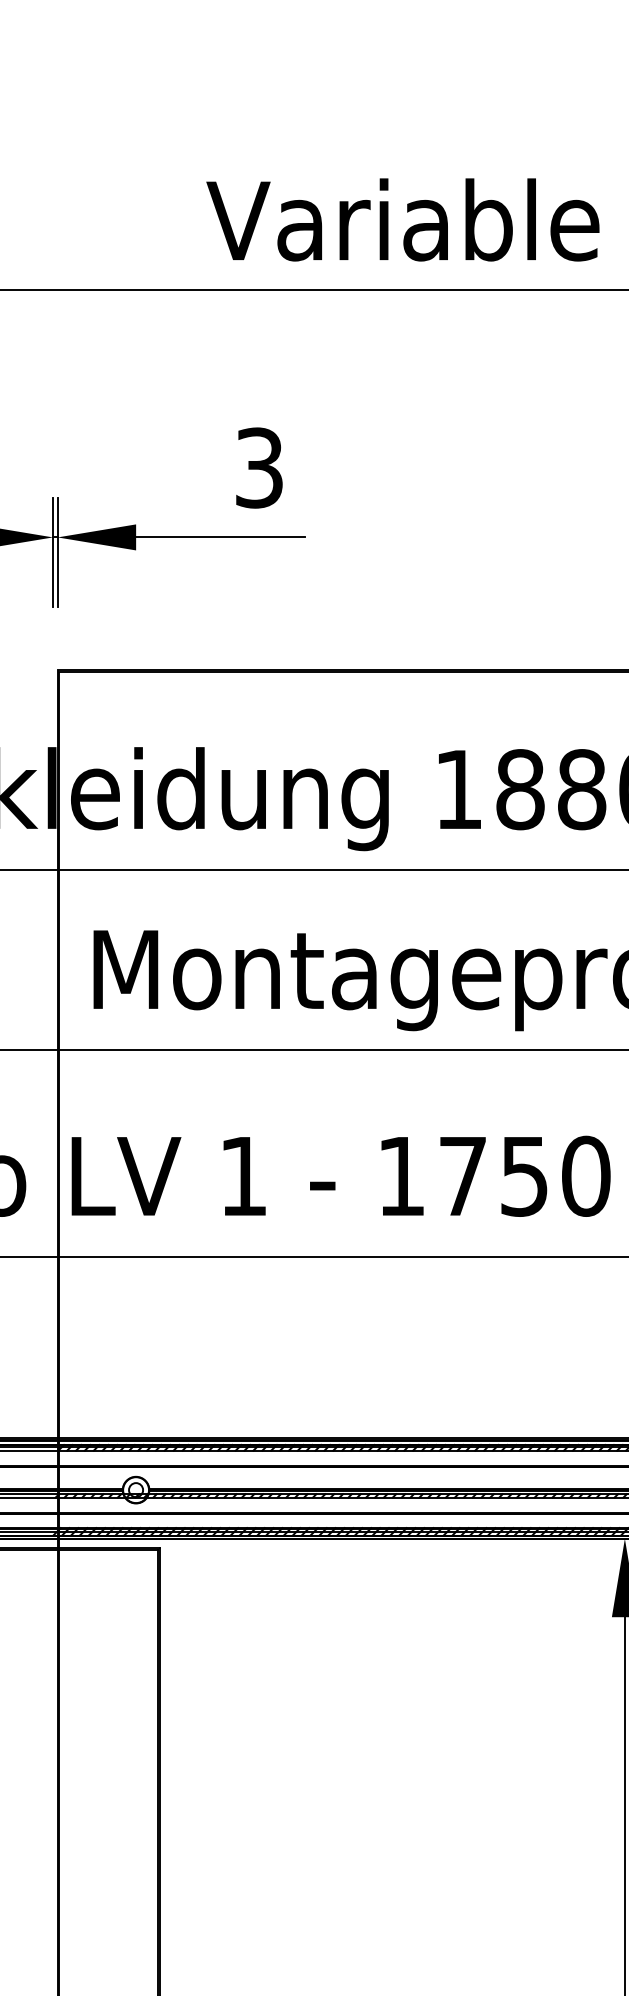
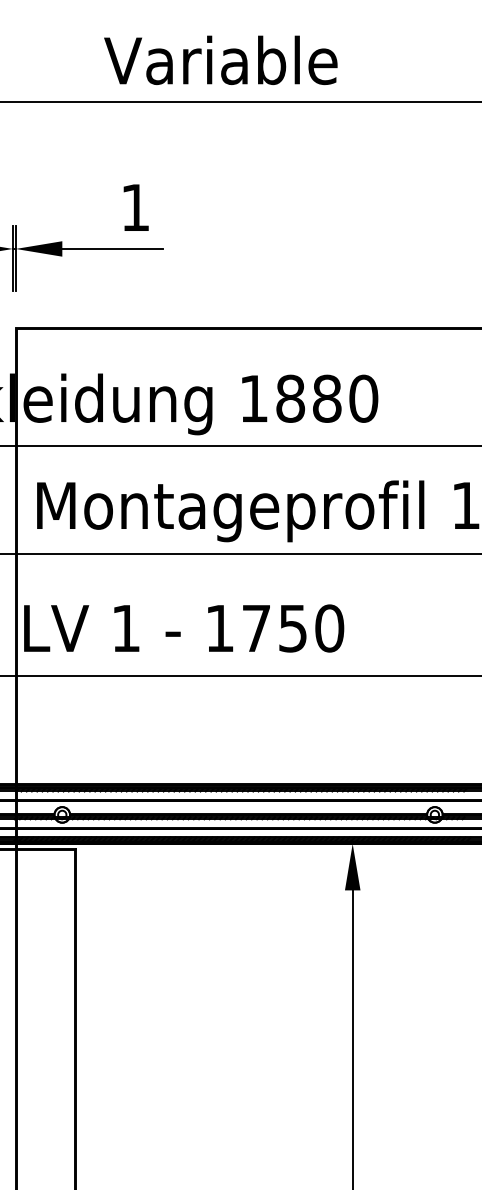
text: (259, 467) -> (135, 207), 3 -> 1

